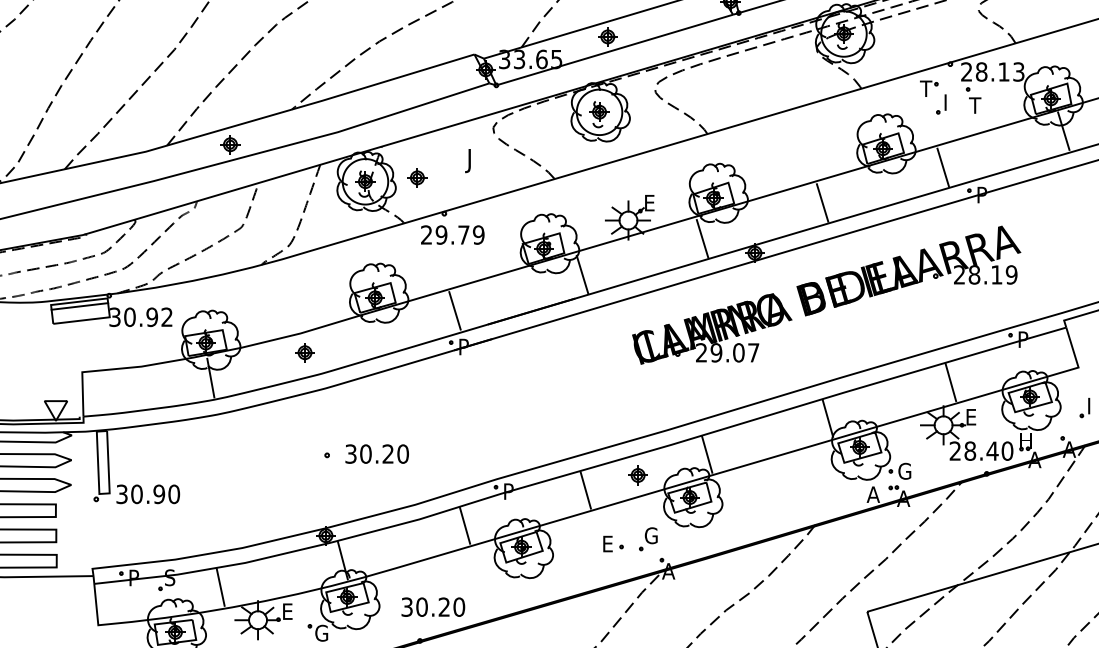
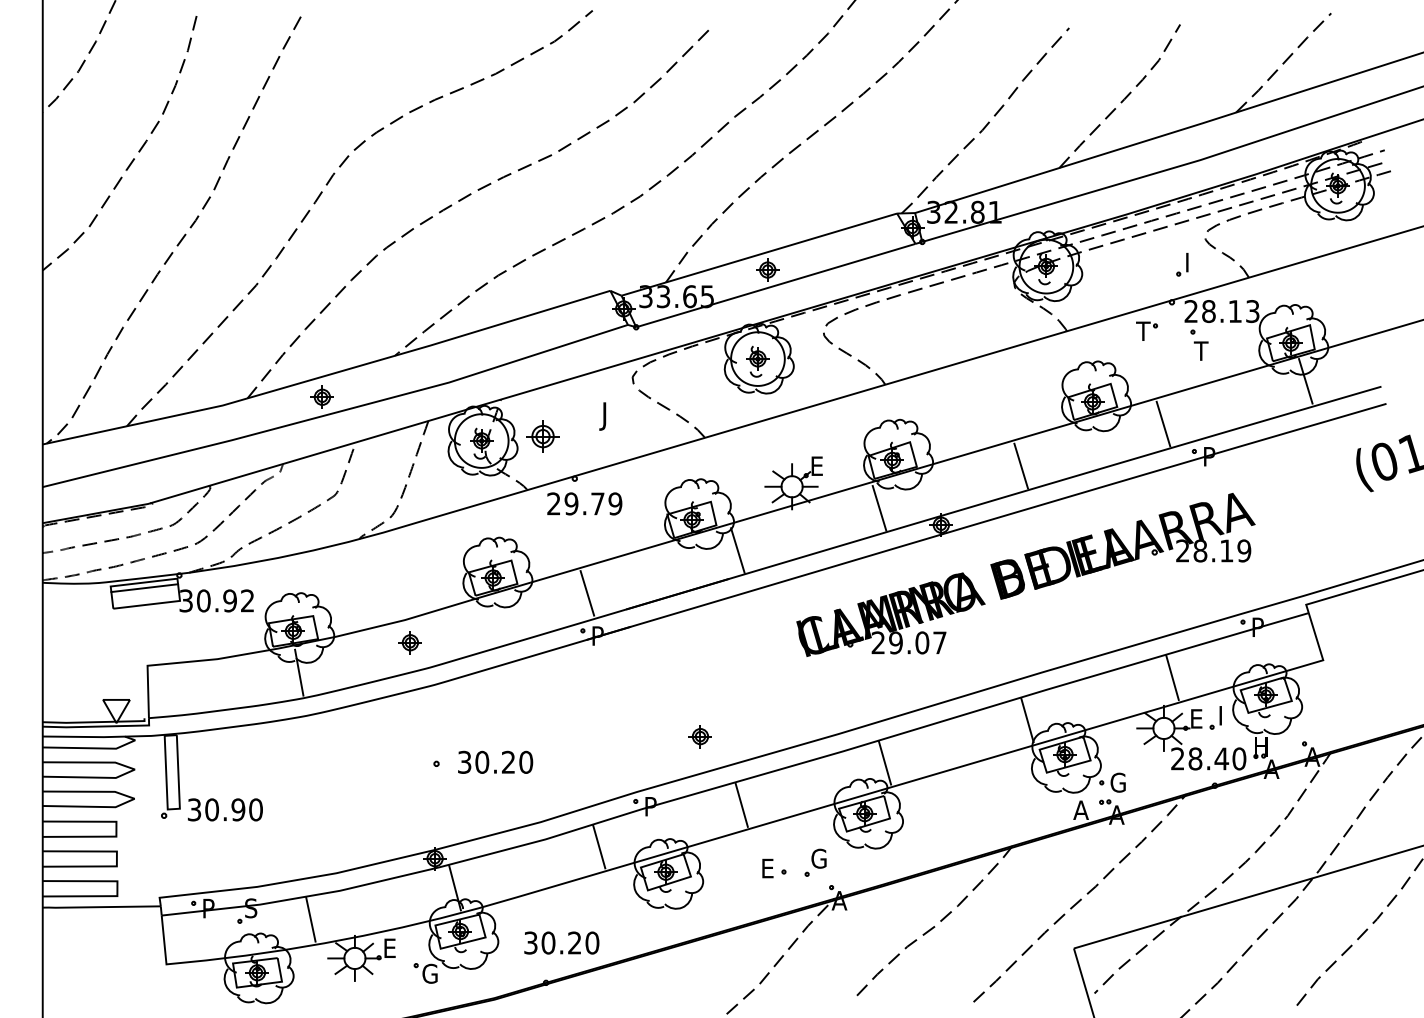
part: (941, 104) -> (1182, 264), moved
part: (416, 177) -> (542, 435), size x1.4
part: (1084, 407) -> (1215, 717), moved
part: (637, 475) -> (699, 736), moved

